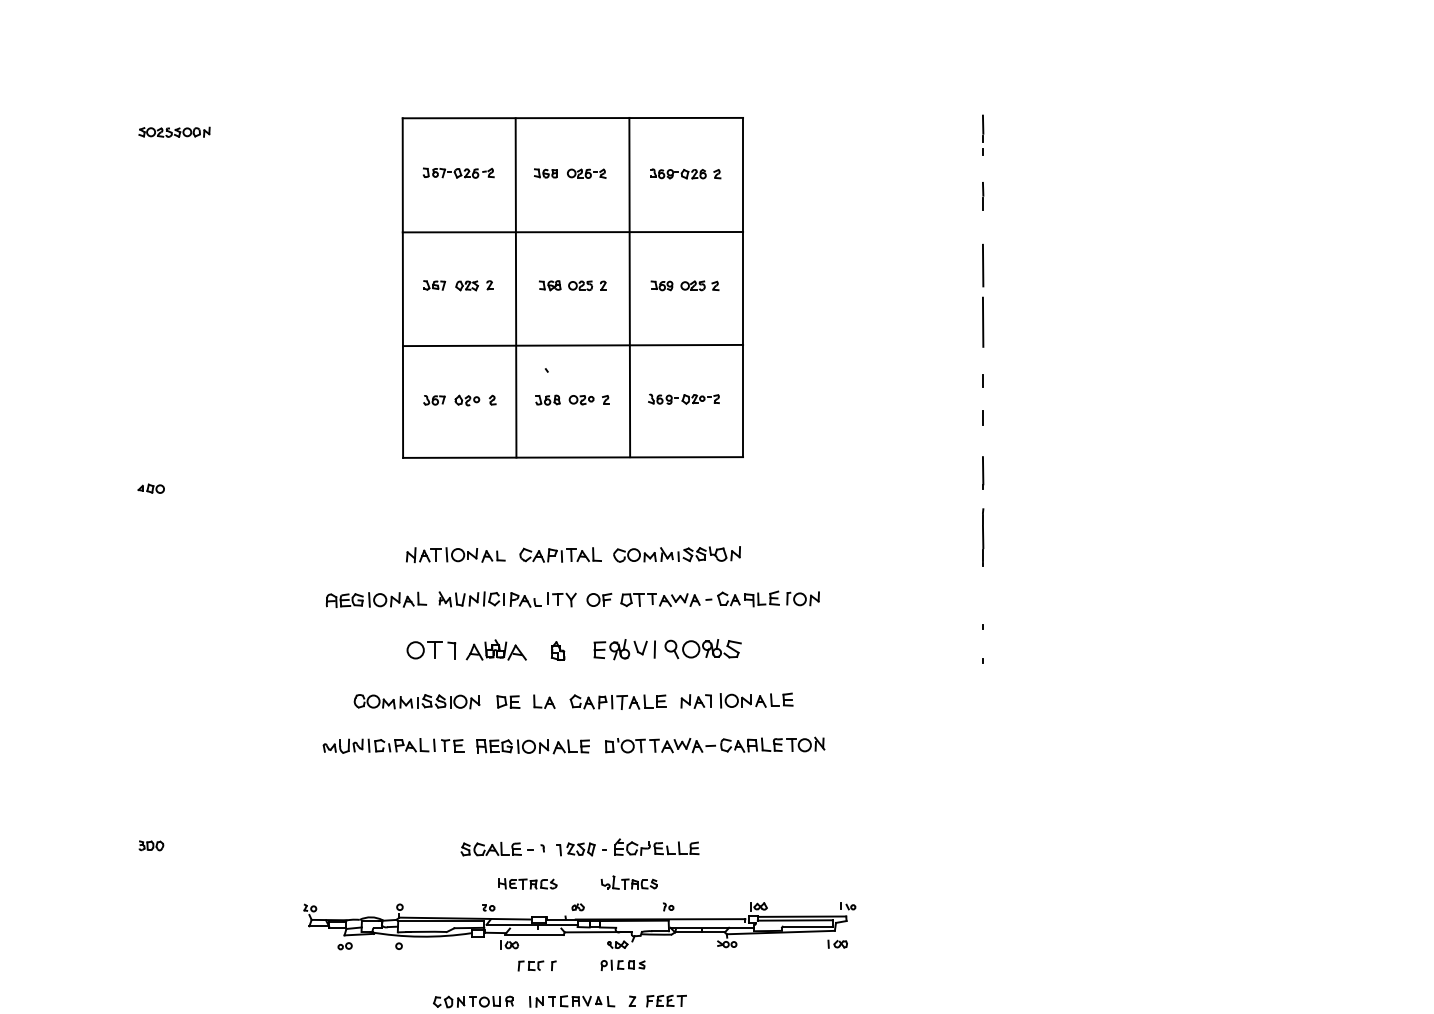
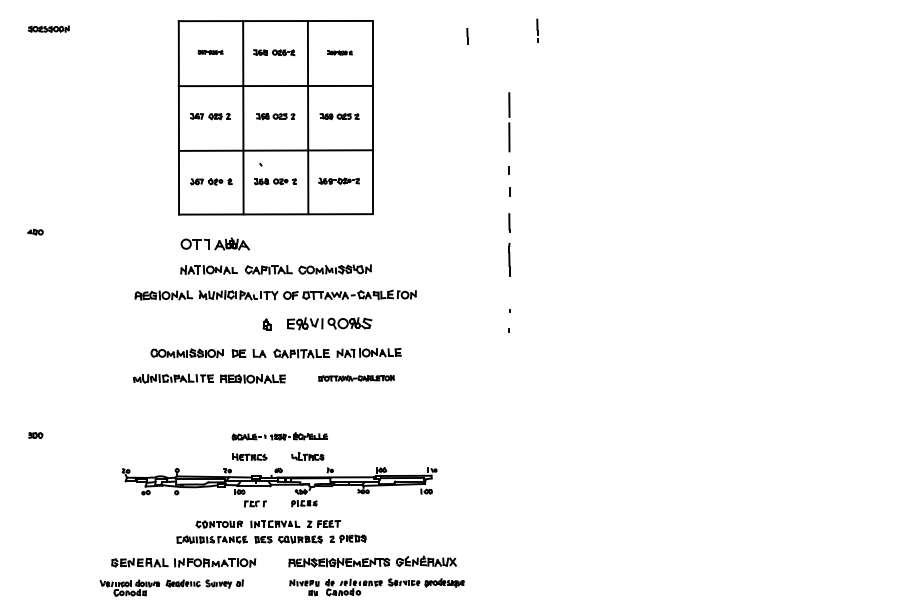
line: (983, 134) -> (537, 30), moved
part: (458, 173) -> (210, 52), size x0.6
part: (684, 173) -> (339, 52), size x0.6
line: (983, 196) -> (467, 36), moved
part: (465, 649) -> (214, 243), moved
part: (714, 745) -> (356, 378), size x0.6
part: (579, 845) -> (279, 435), size x0.7

